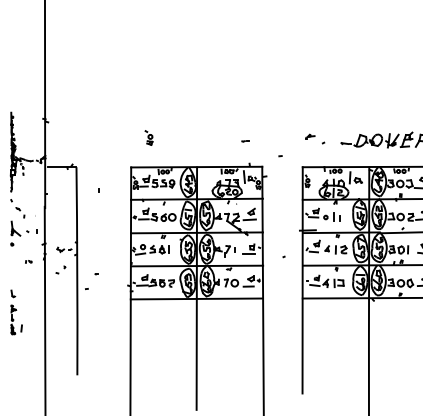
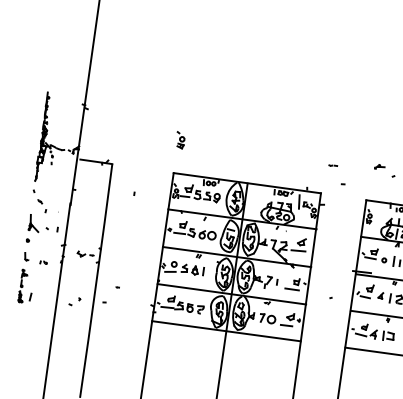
part: (148, 137) -> (179, 139), moved
part: (245, 141) -> (333, 166), moved
part: (60, 269) -> (74, 301), moved
part: (16, 312) -> (27, 278), moved

